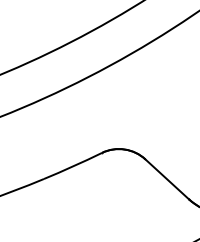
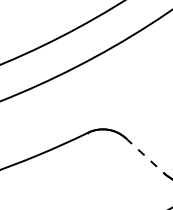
line: (166, 179) -> (144, 155), solid -> dashed

